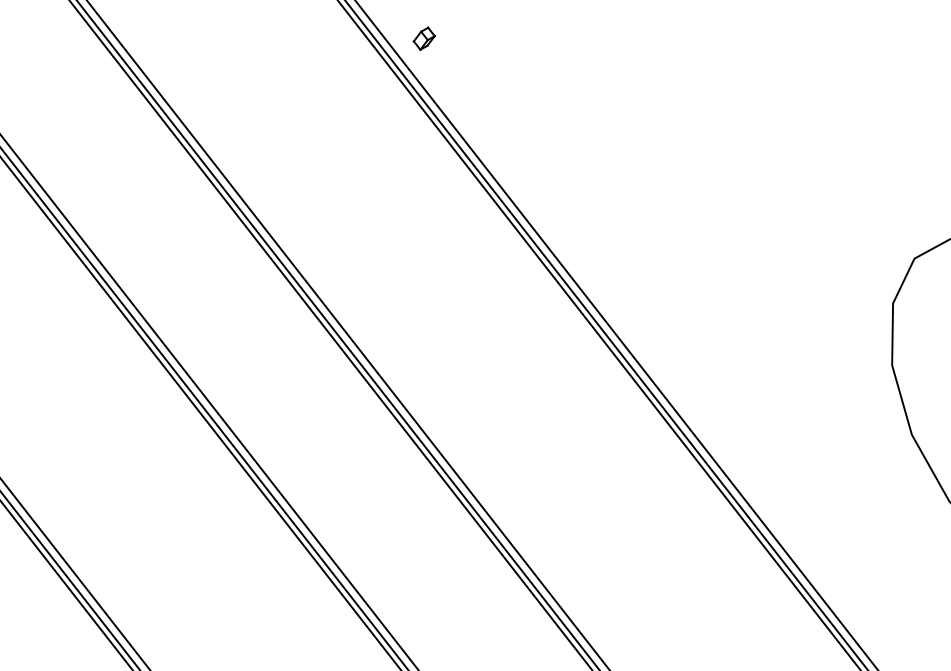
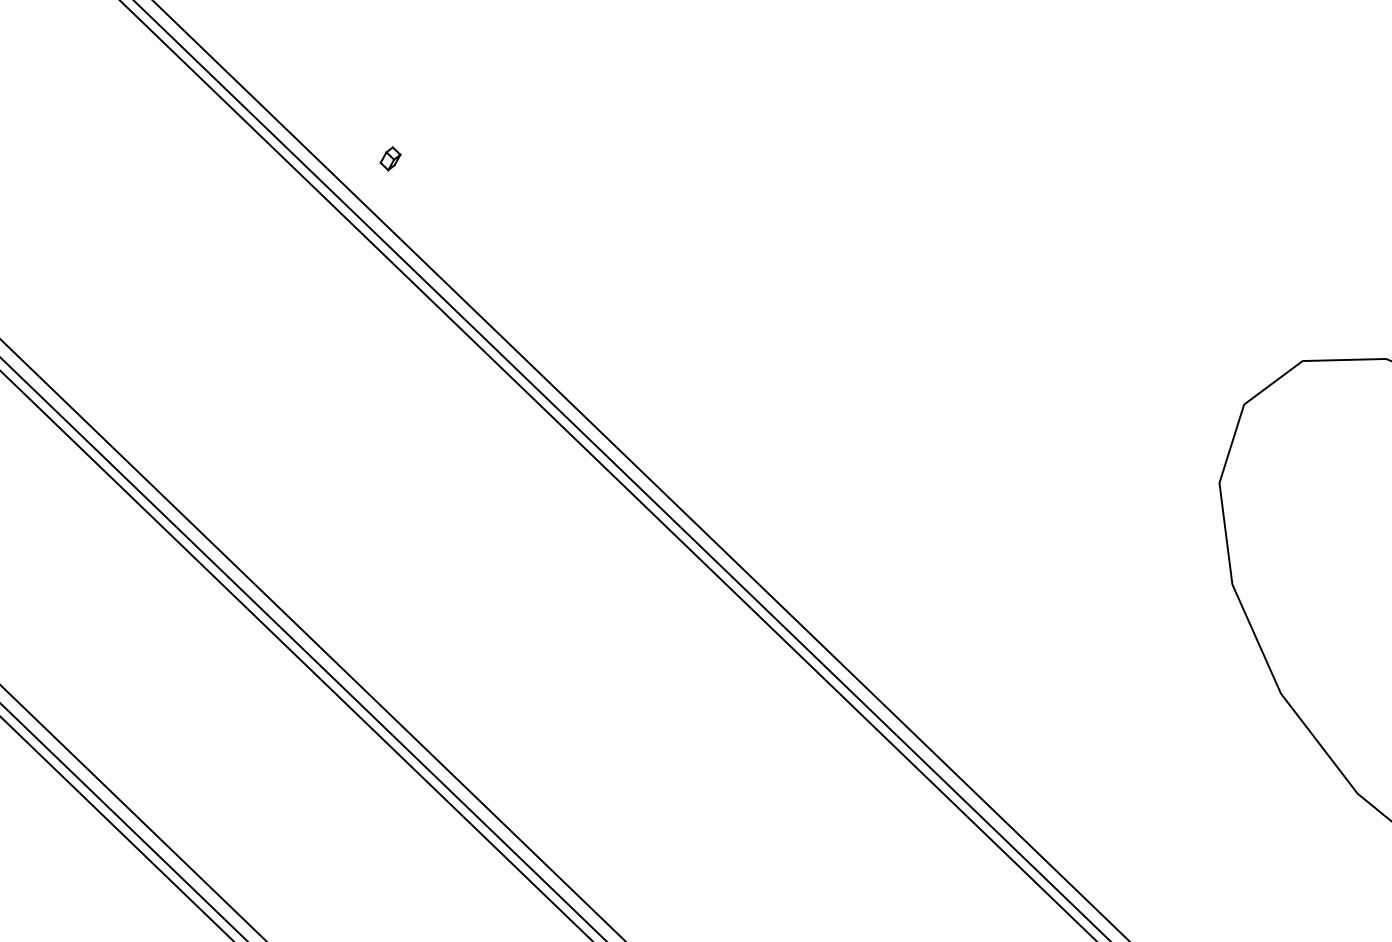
part: (423, 38) -> (389, 158), size x0.6

